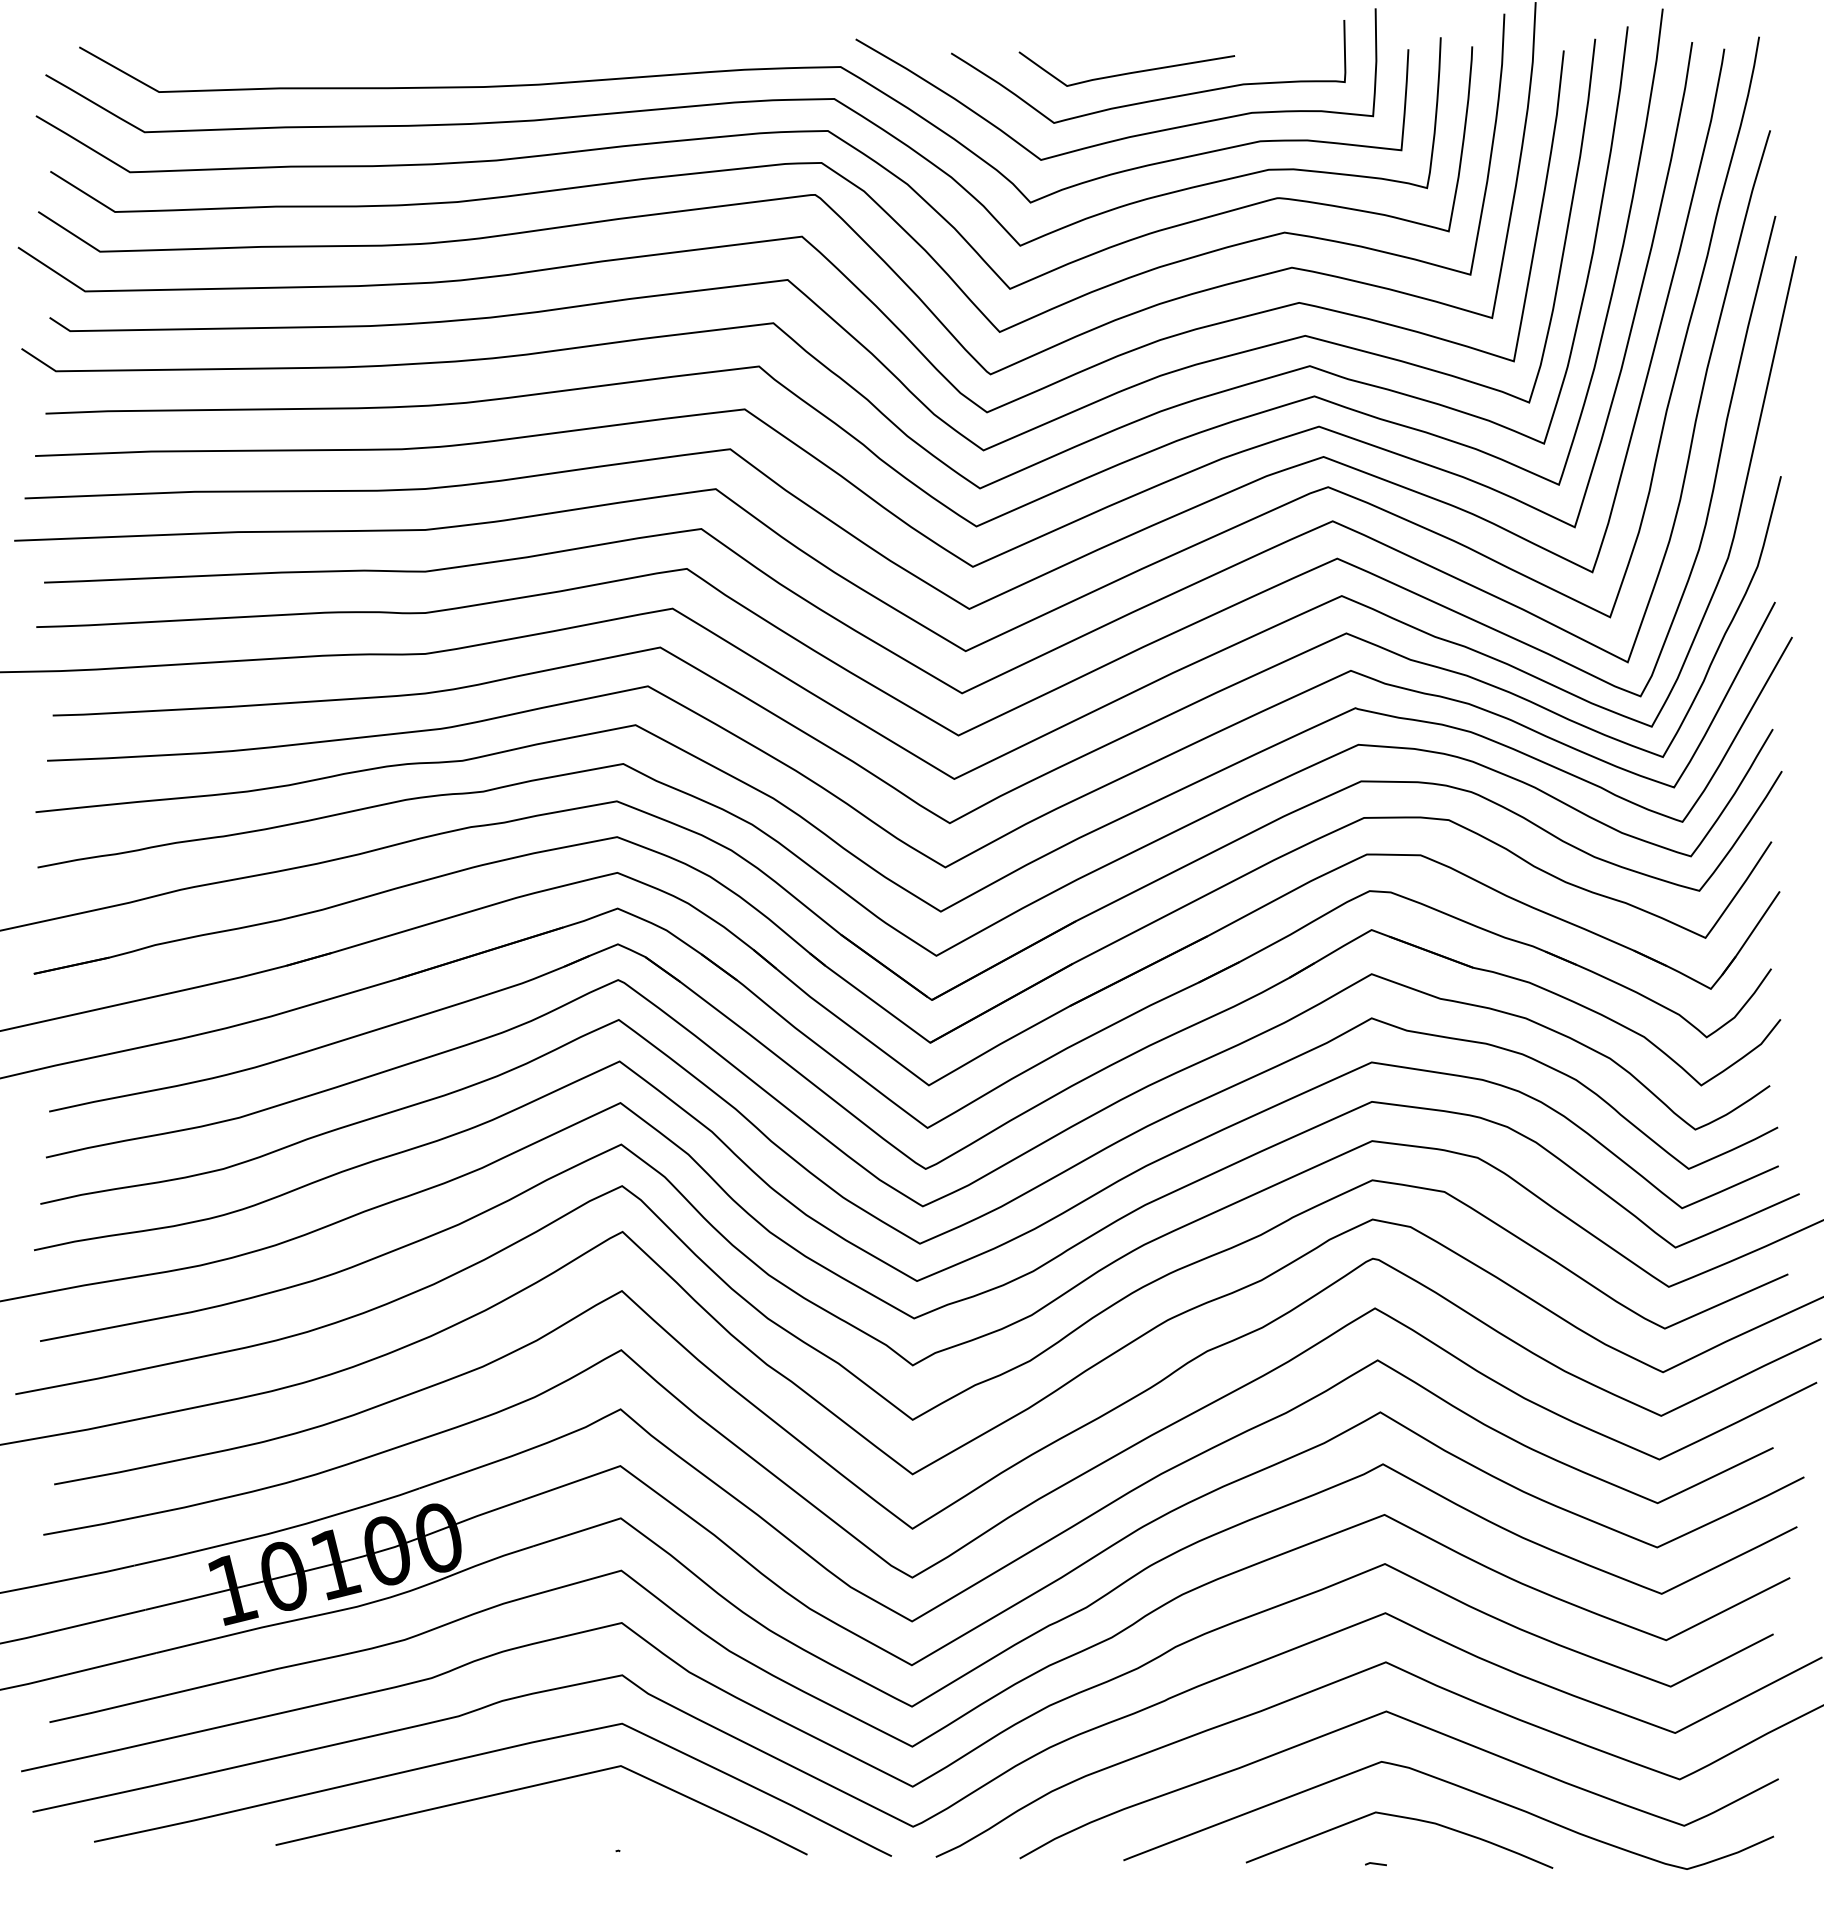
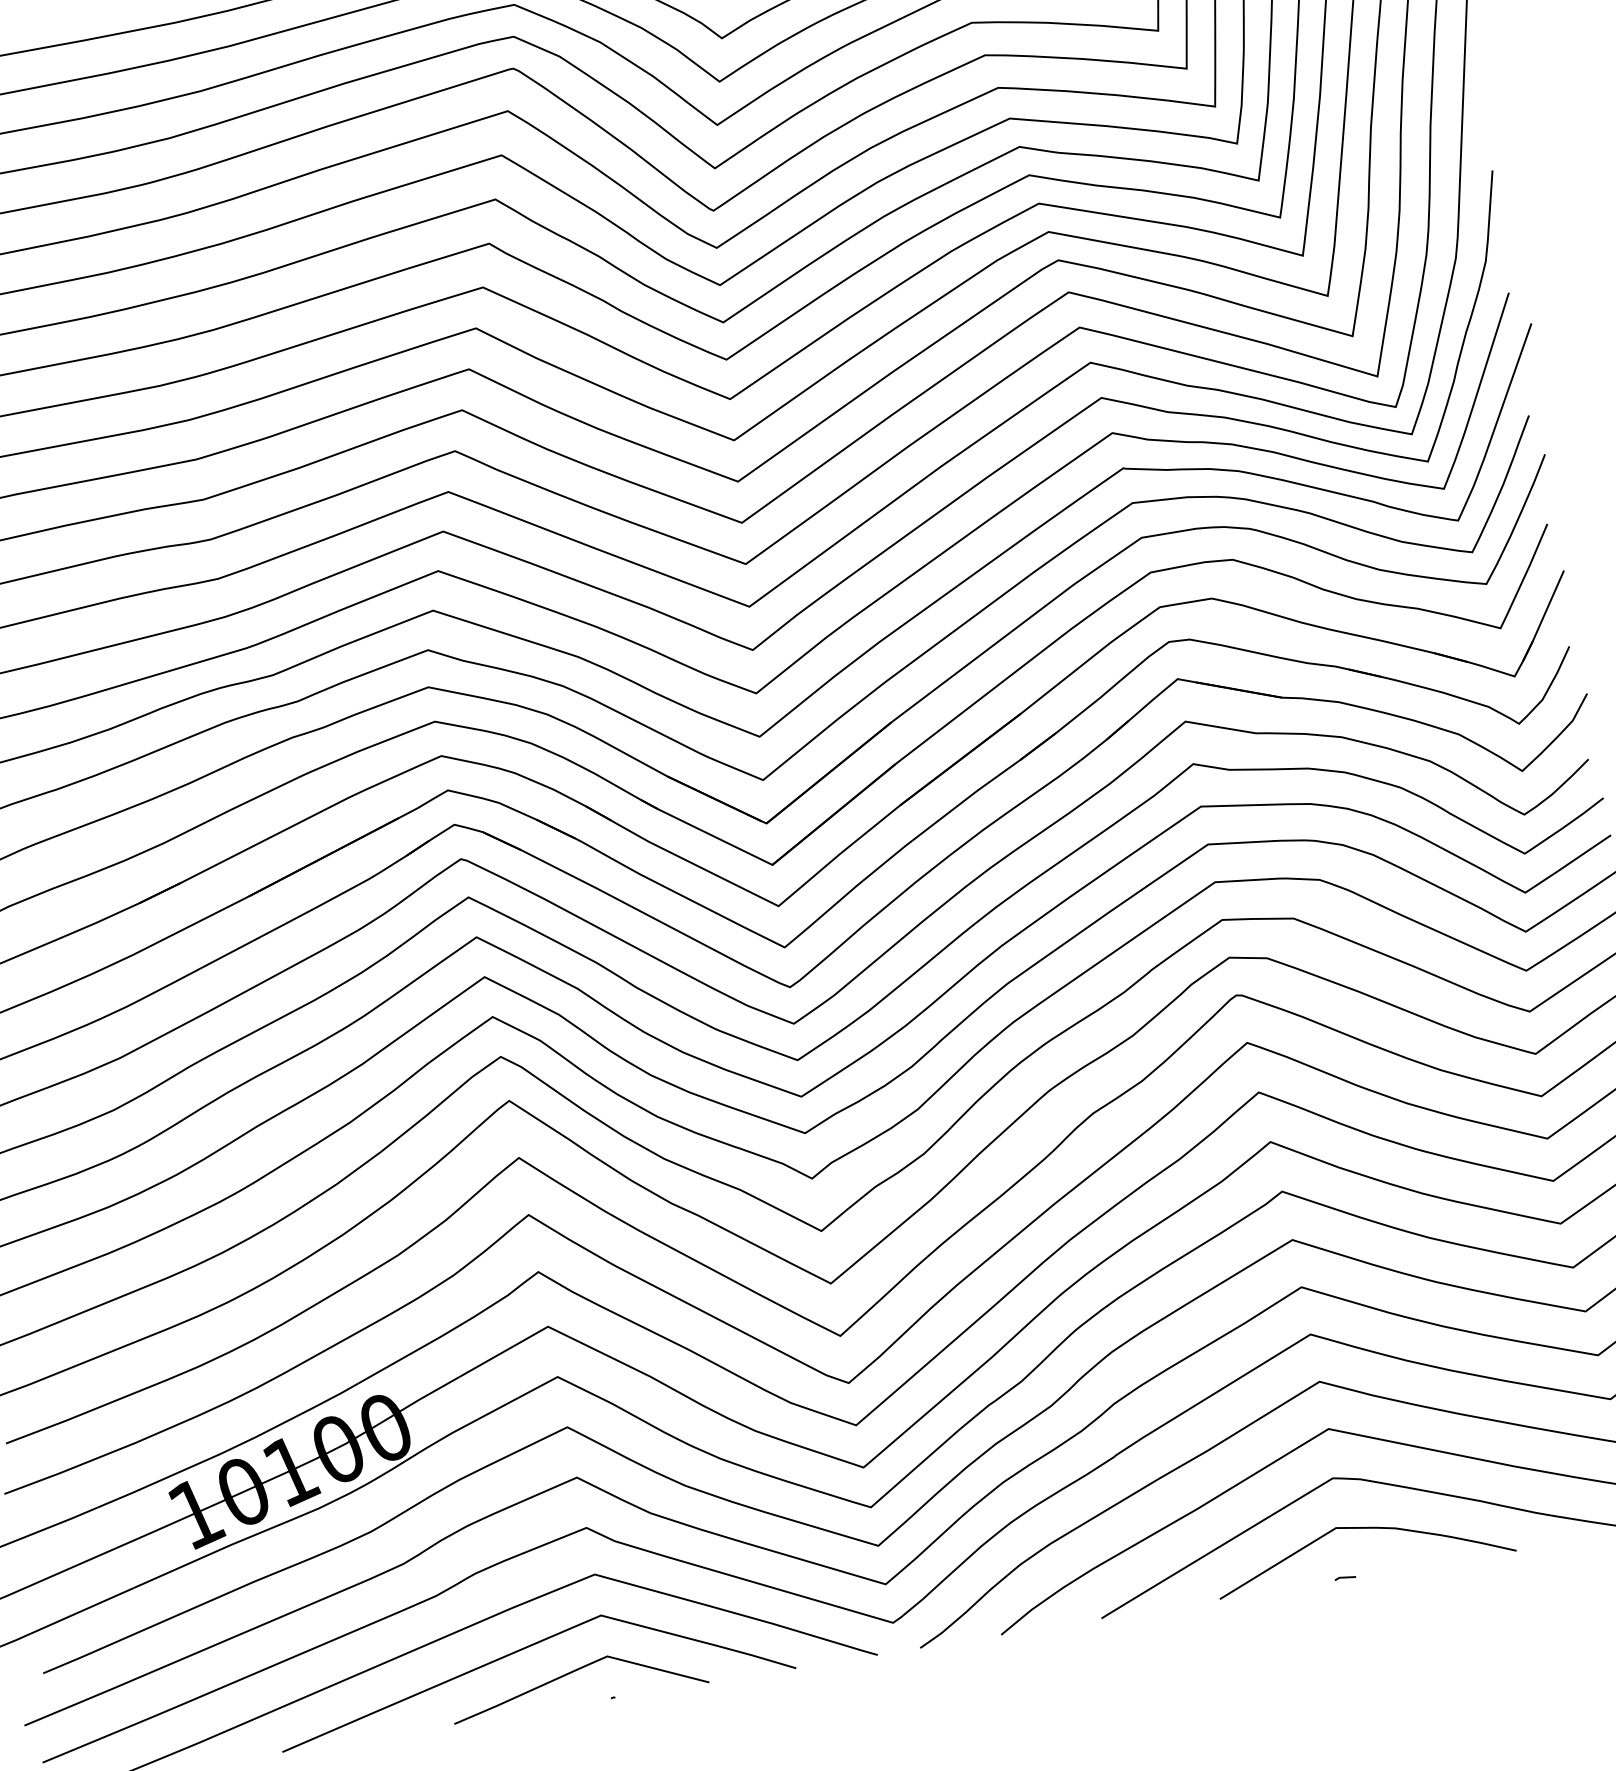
curve: (582, 1818) -> (573, 1672), added

